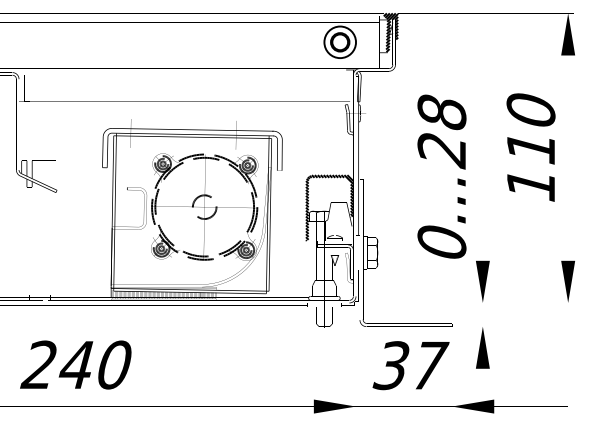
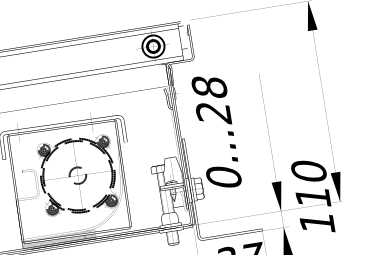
hatch: (390, 32) -> (187, 34), removed
text: (530, 147) -> (312, 197), moved
text: (441, 176) -> (216, 131), moved
hatch: (329, 207) -> (164, 162), removed

